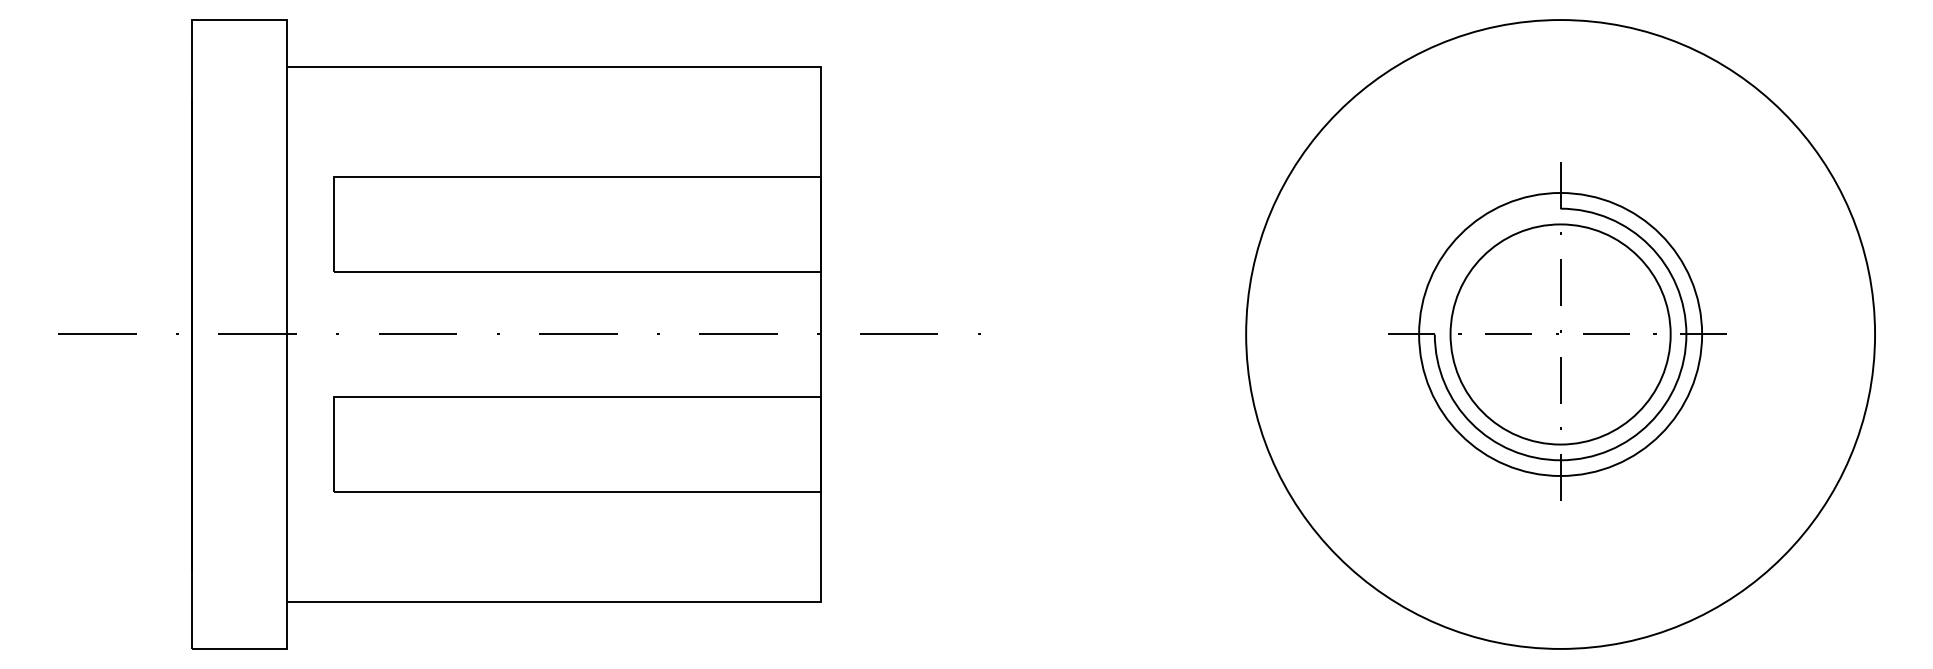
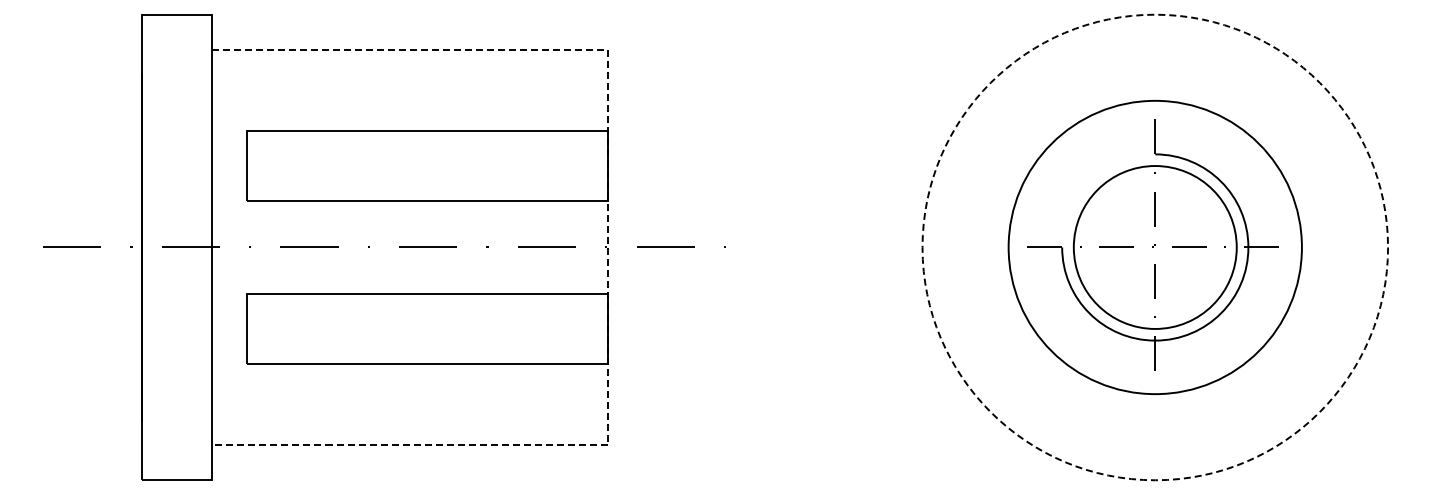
line: (821, 334) -> (608, 247), solid -> dashed
circle: (1560, 334) -> (1155, 247), size x1.4
circle: (1560, 334) -> (1155, 247), solid -> dashed

